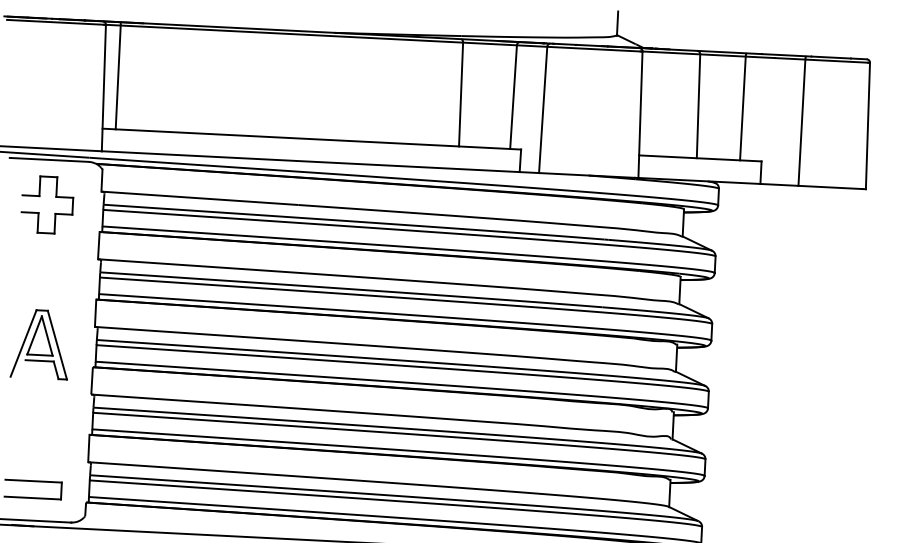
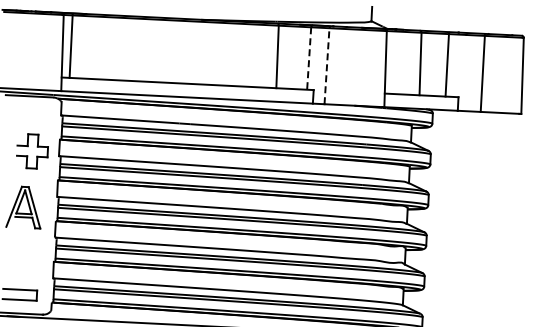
line: (514, 98) -> (309, 59), solid -> dashed
line: (543, 108) -> (327, 65), solid -> dashed
part: (47, 205) -> (32, 151), moved

